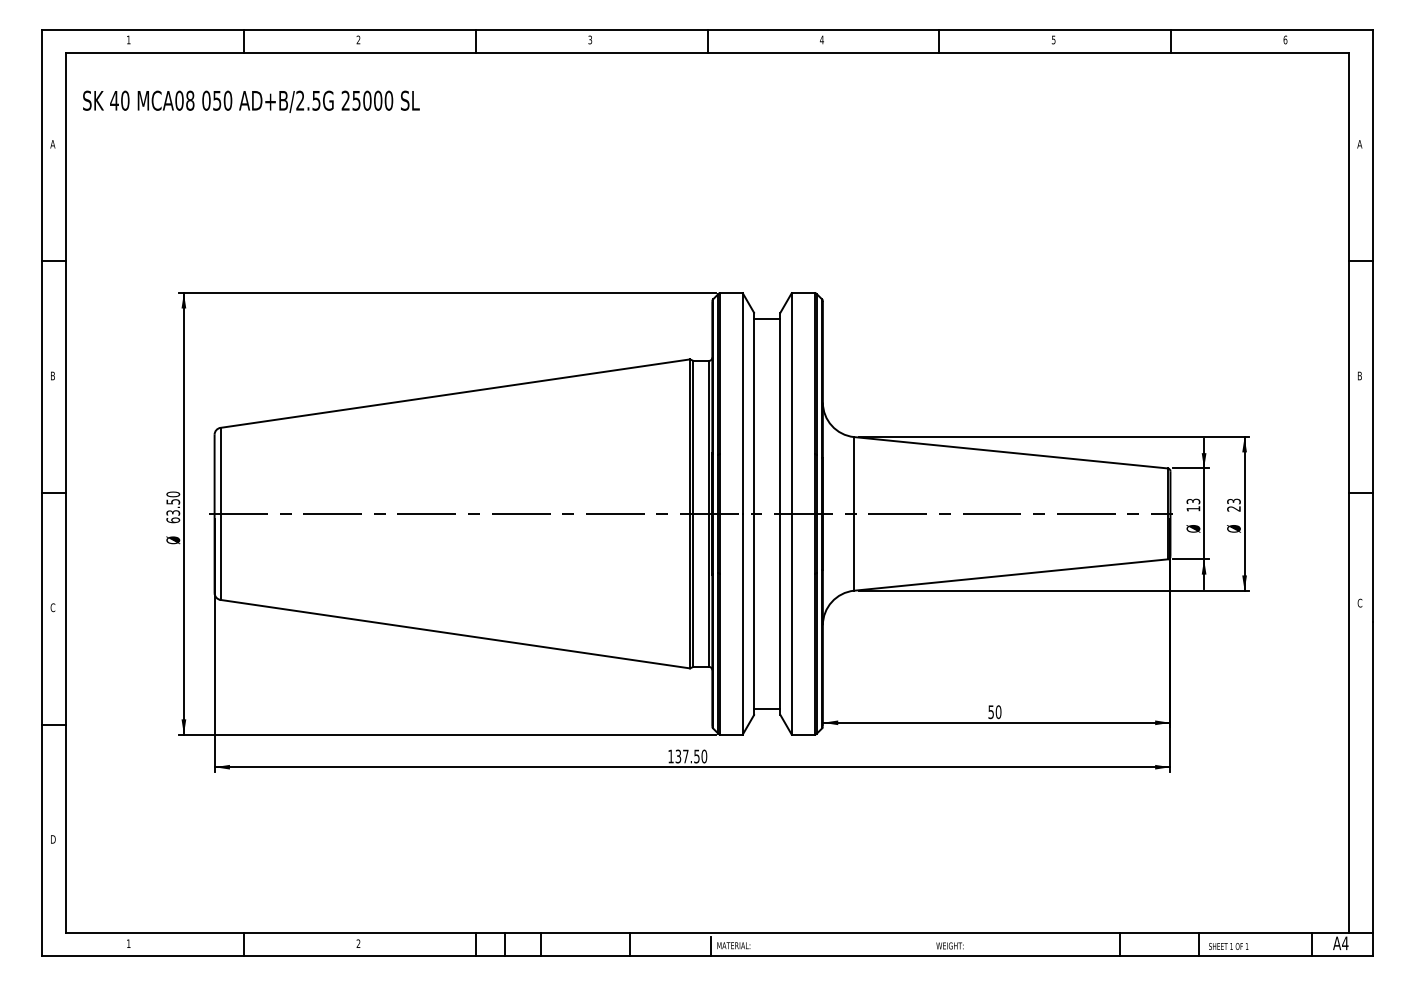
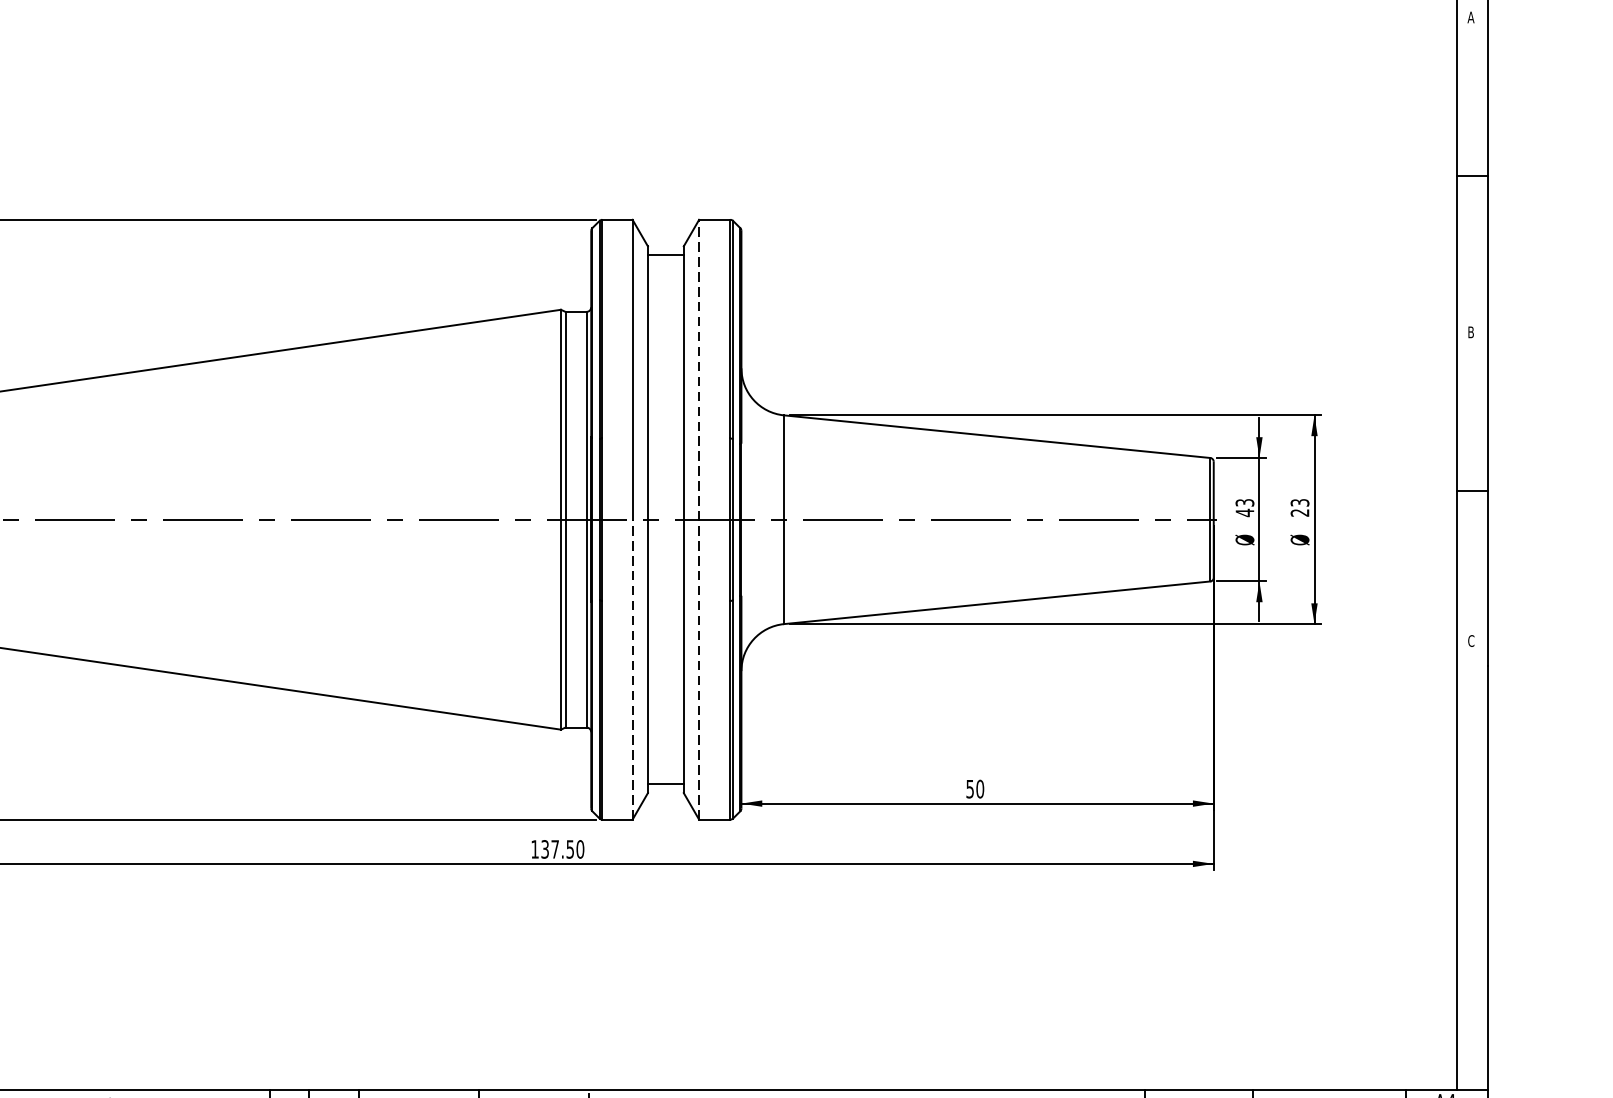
text: (1193, 508) -> (1245, 512), 13 -> 43
line: (791, 513) -> (698, 519), solid -> dashed
line: (742, 623) -> (632, 668), solid -> dashed

